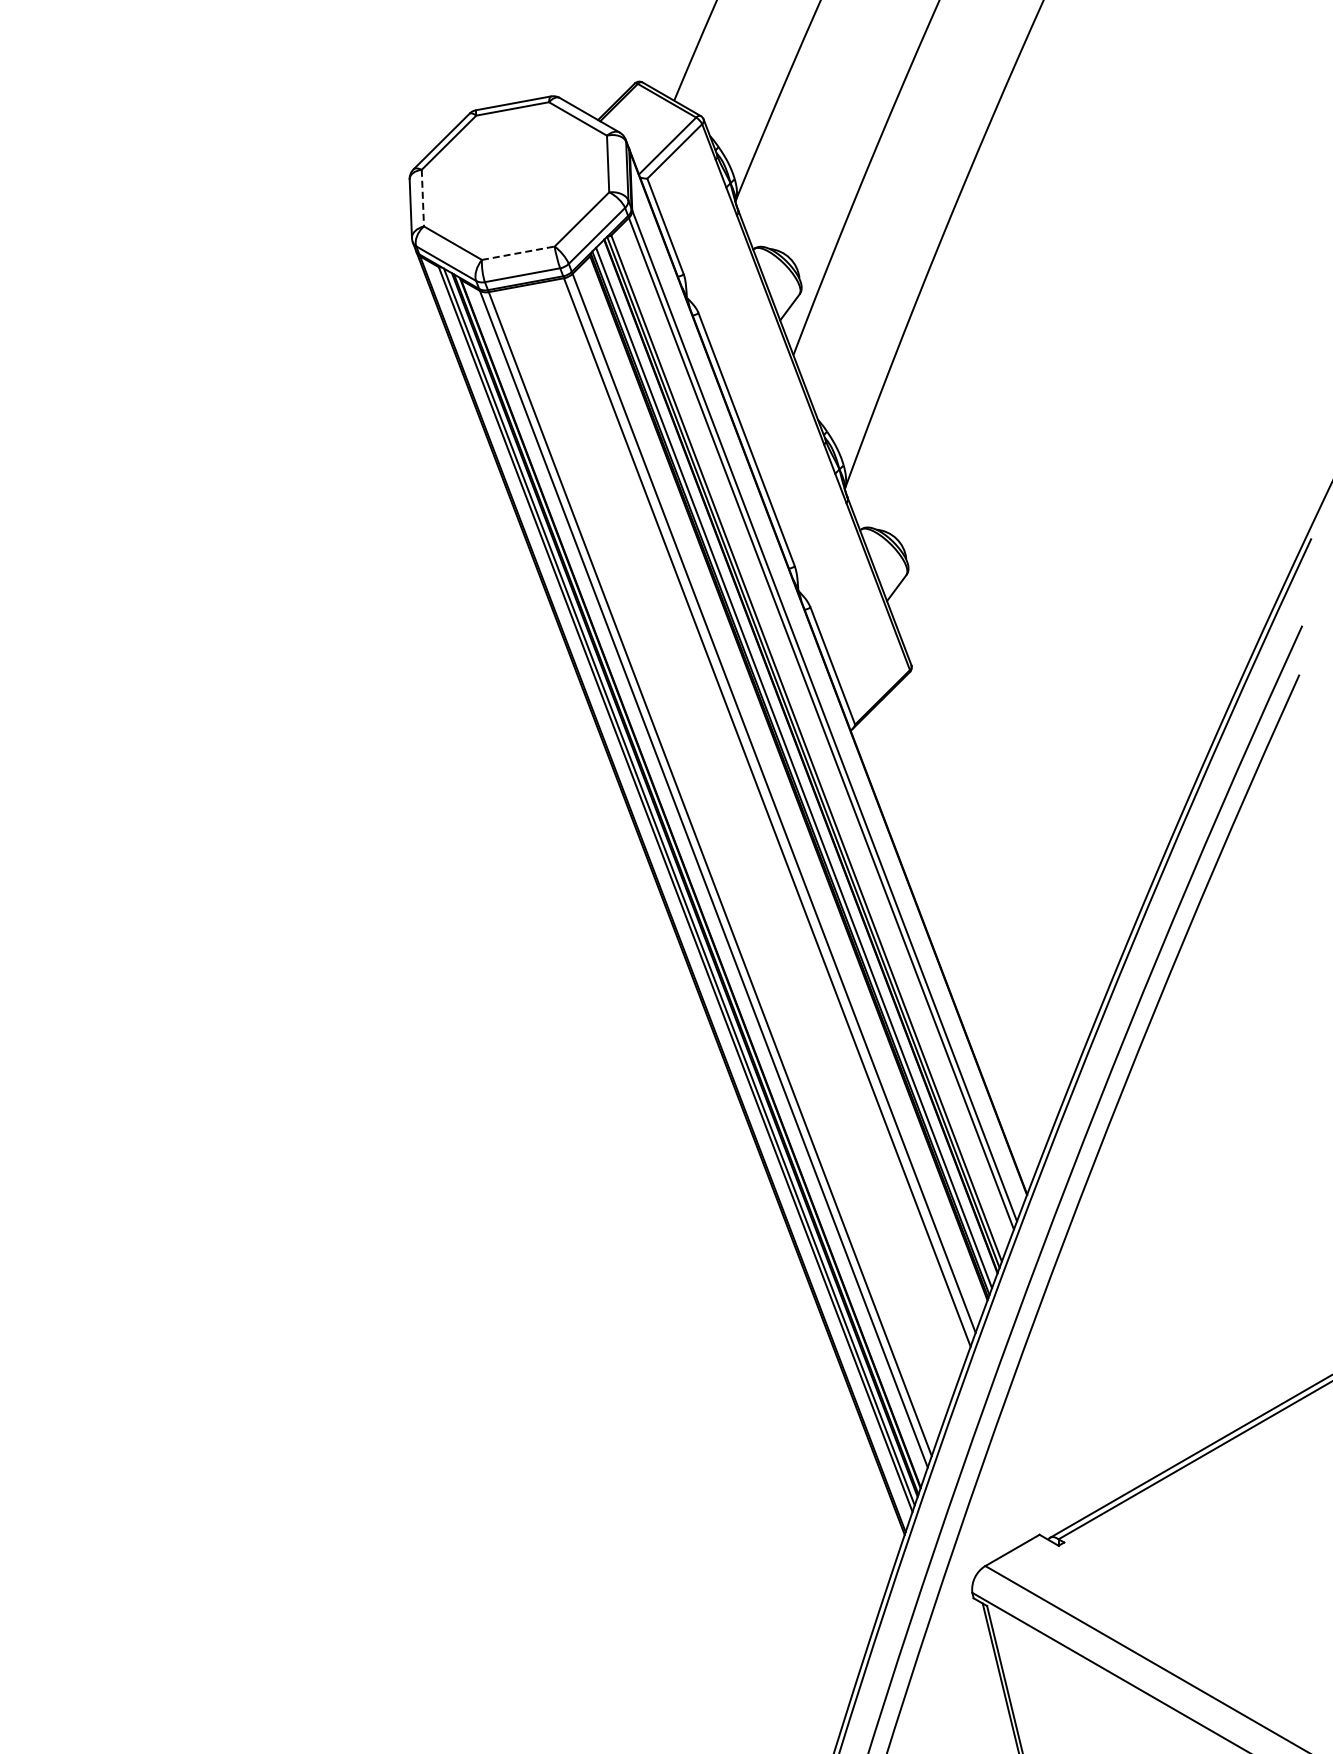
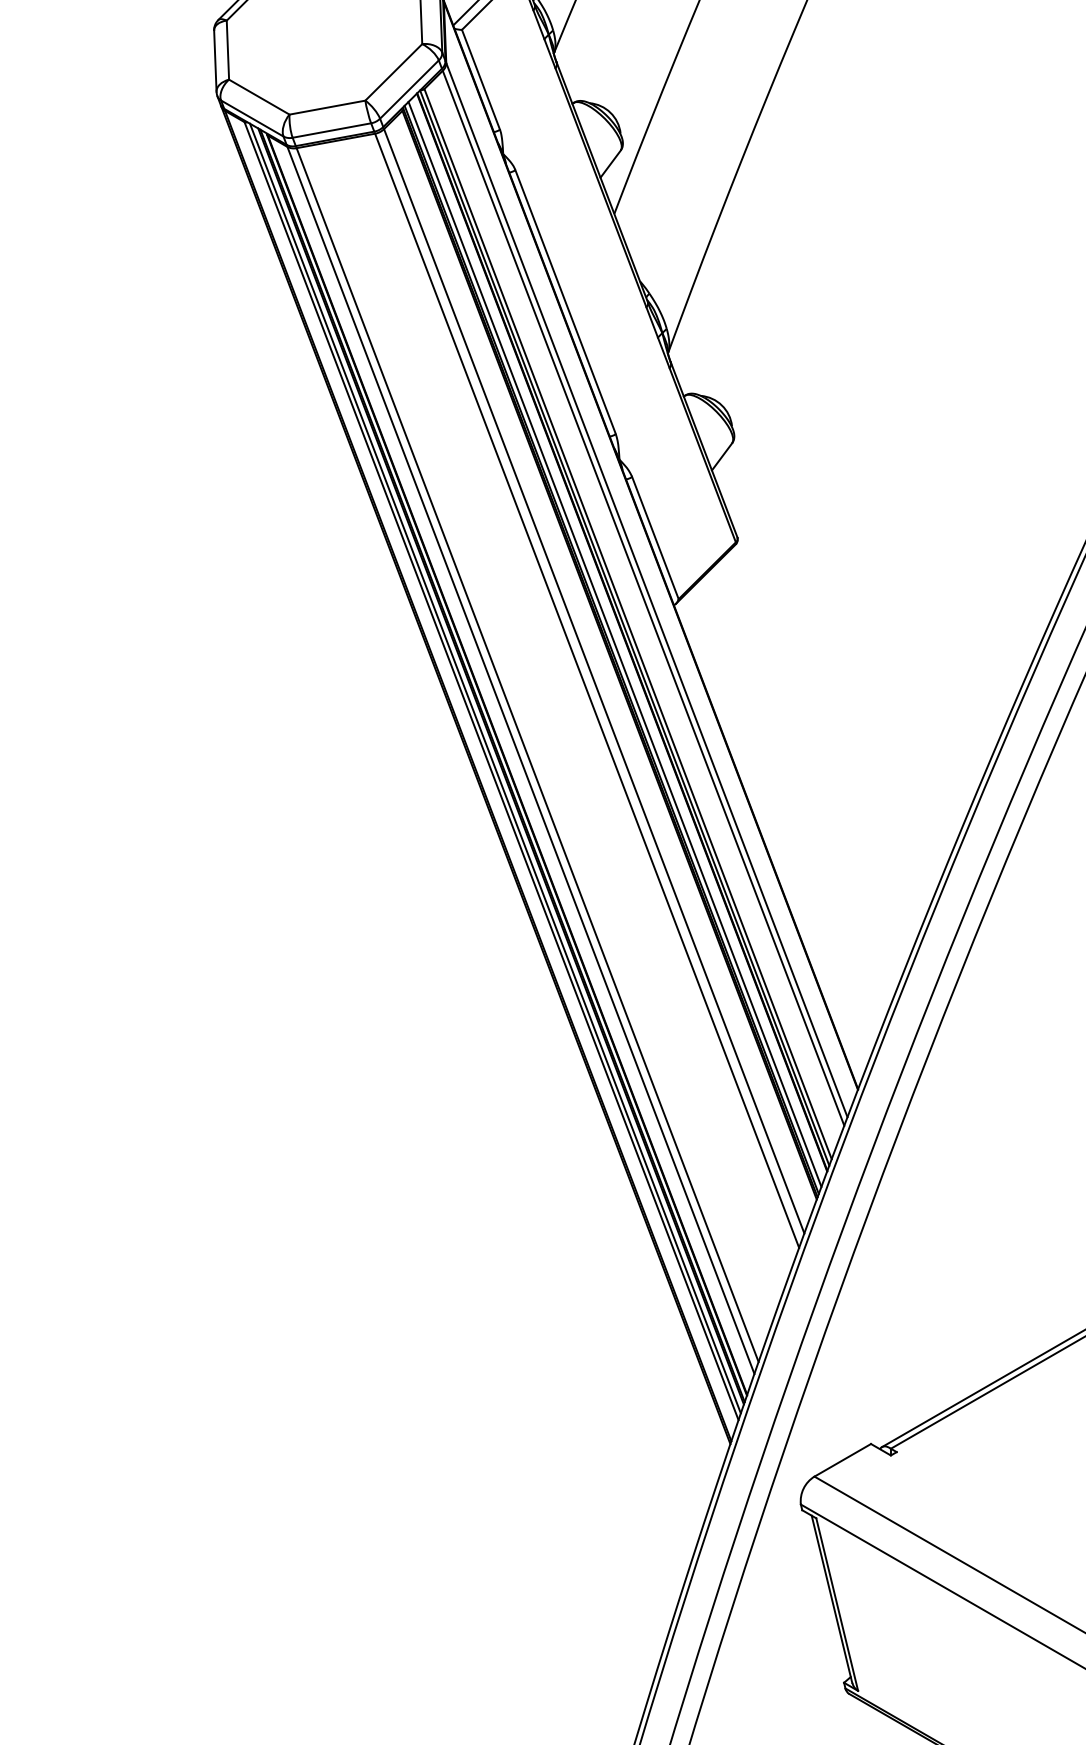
line: (422, 198) -> (227, 50), dashed -> solid
line: (518, 253) -> (327, 107), dashed -> solid

